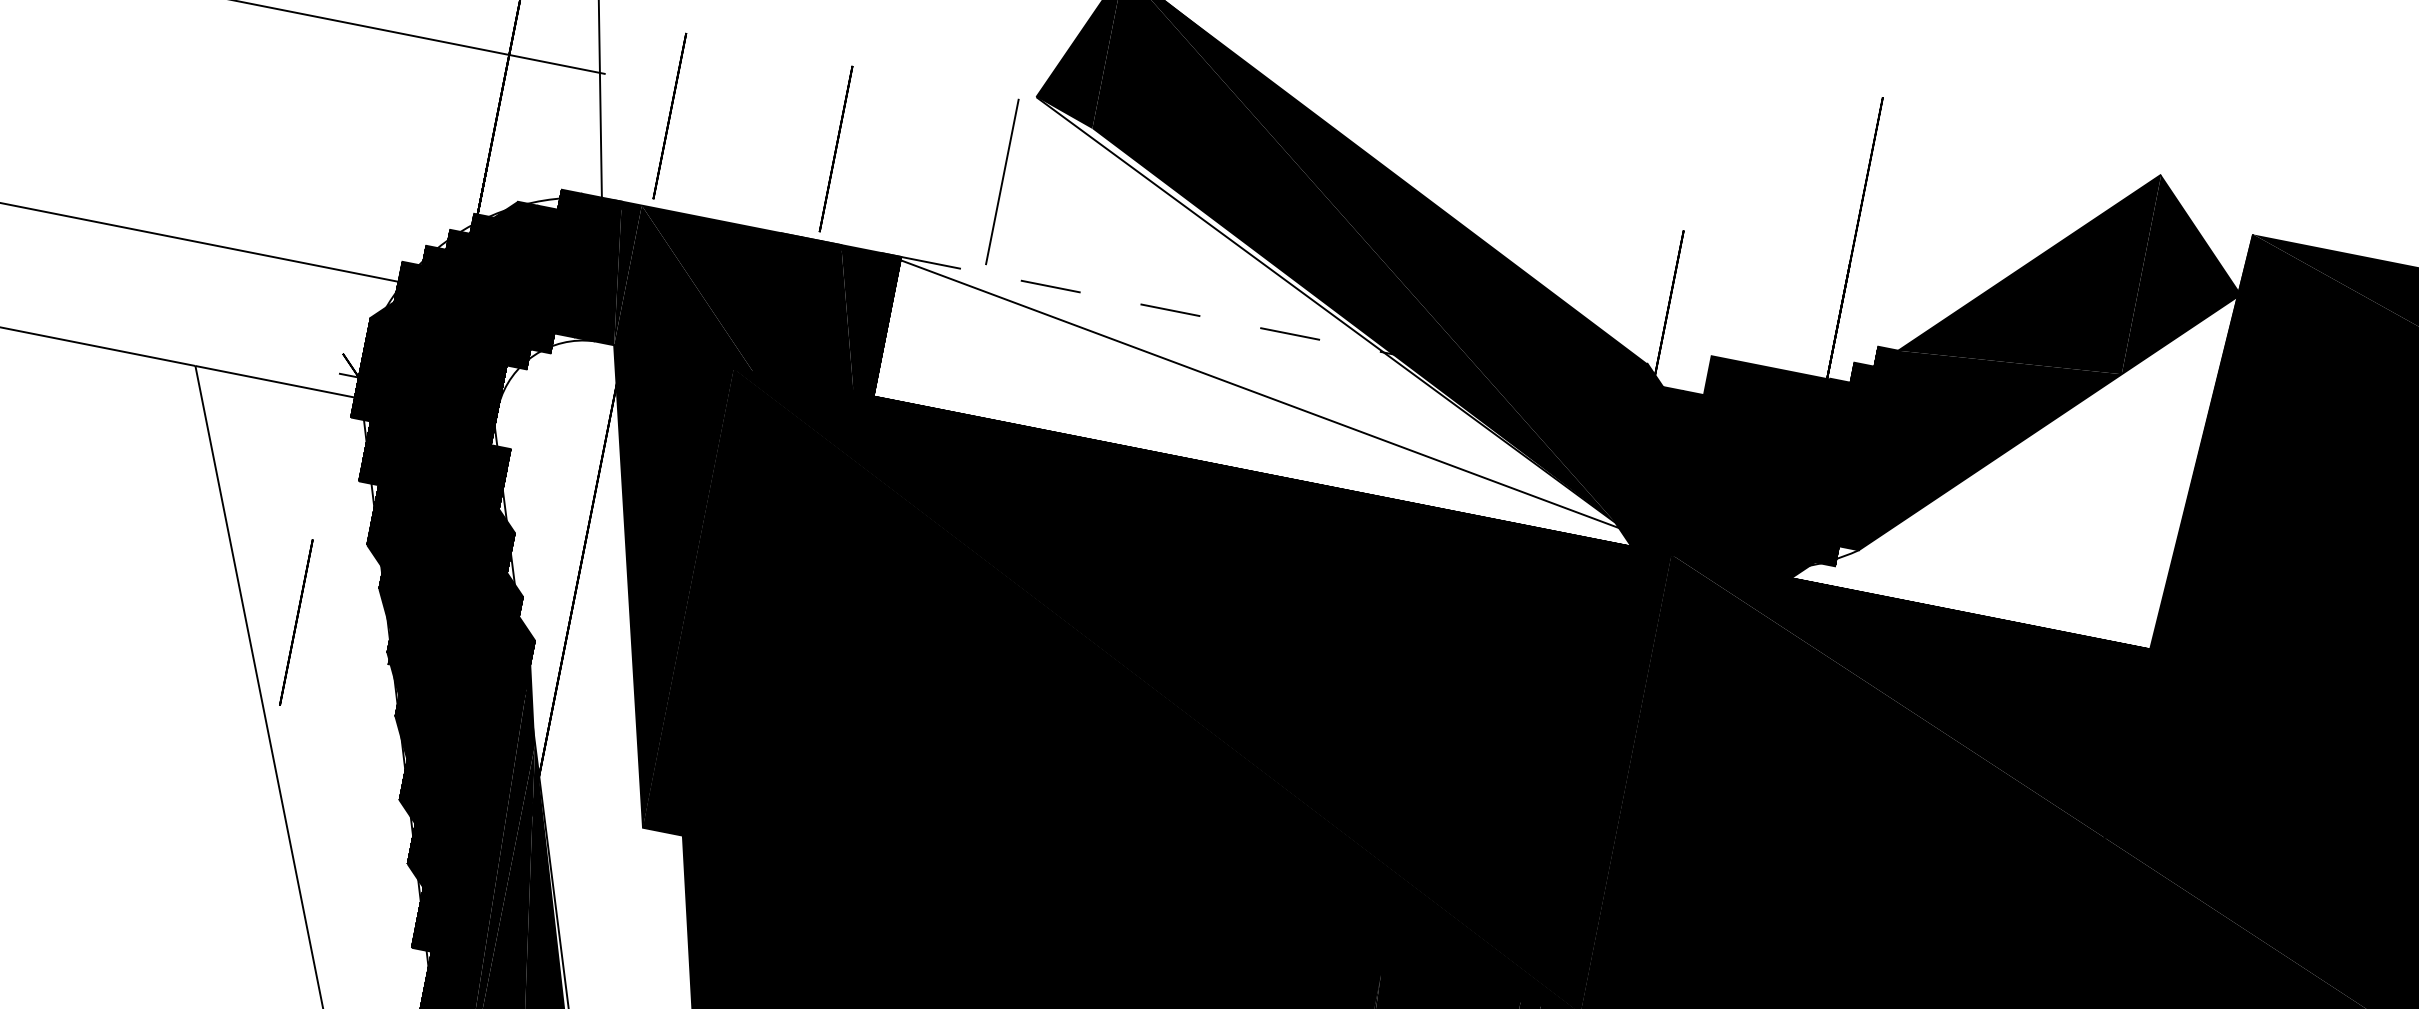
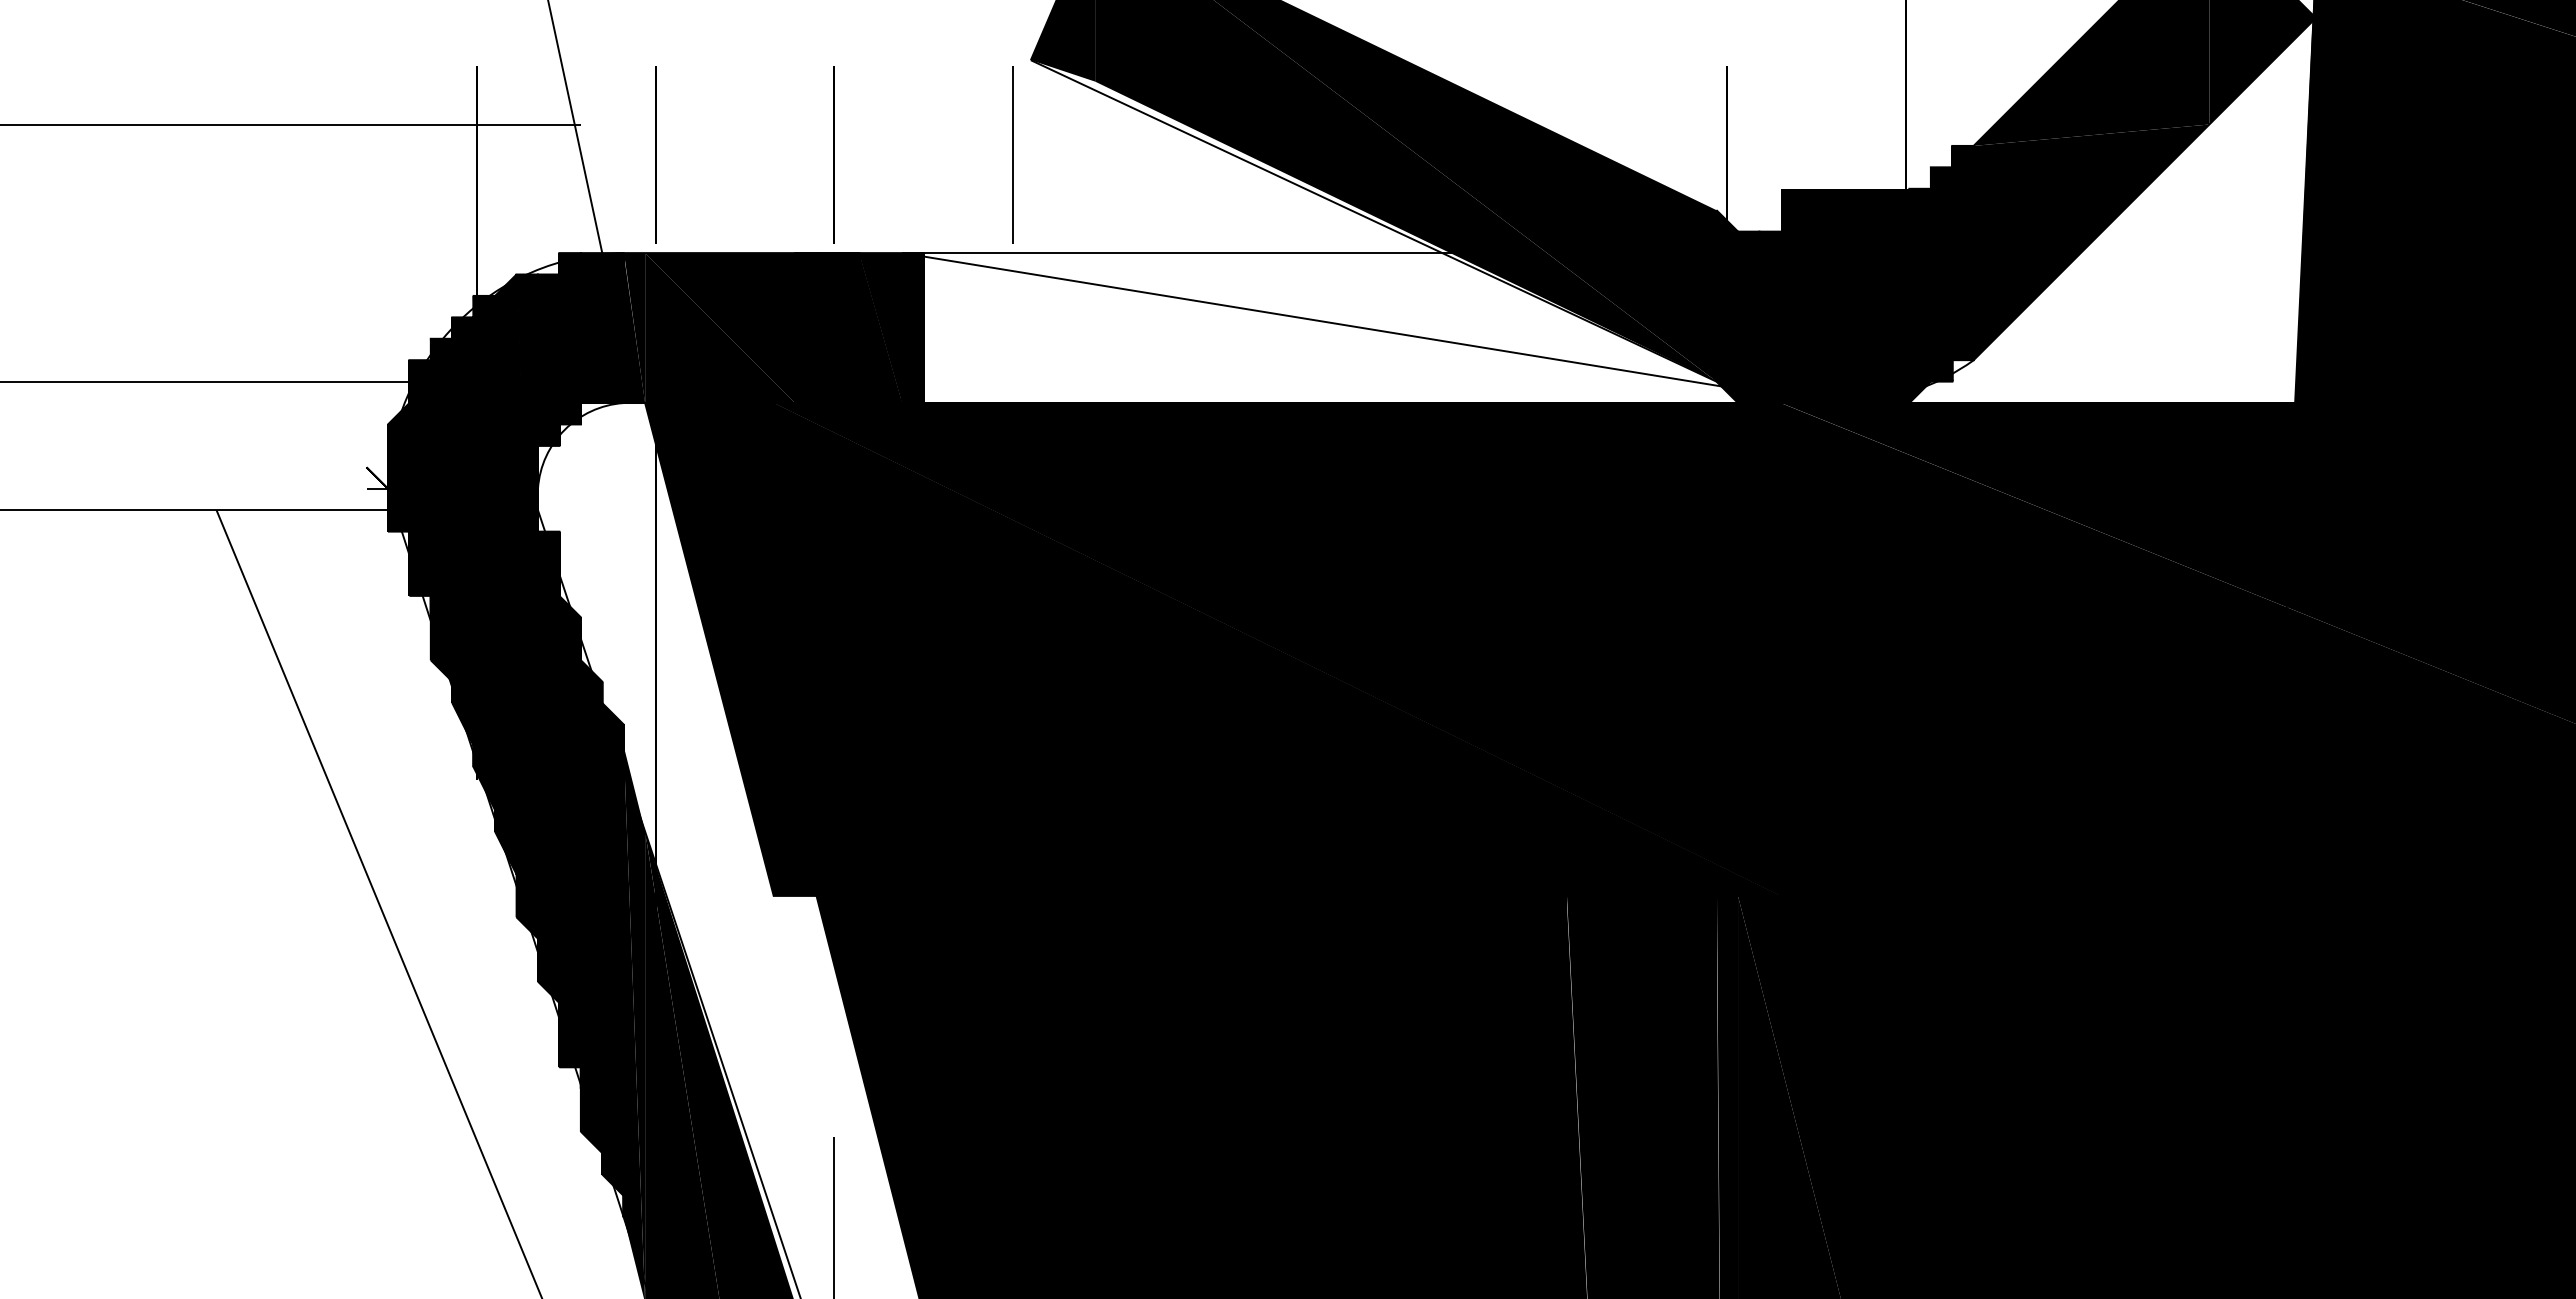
line: (1150, 306) -> (1191, 253), dashed -> solid
line: (295, 622) -> (372, 754), removed

